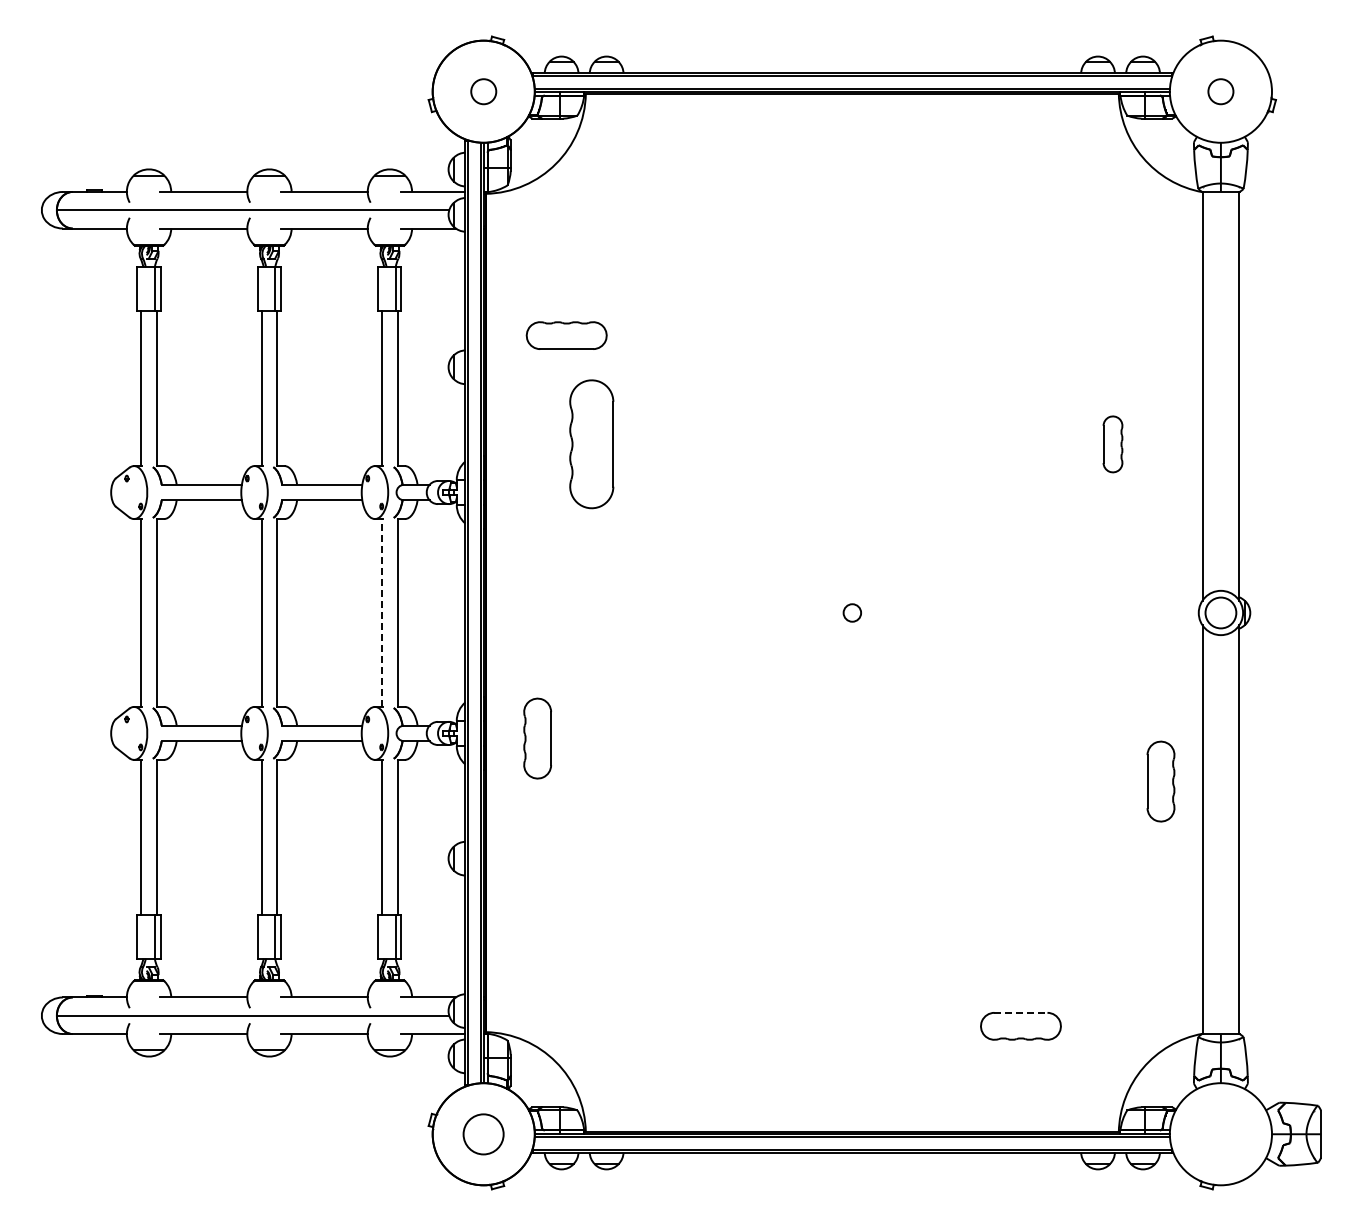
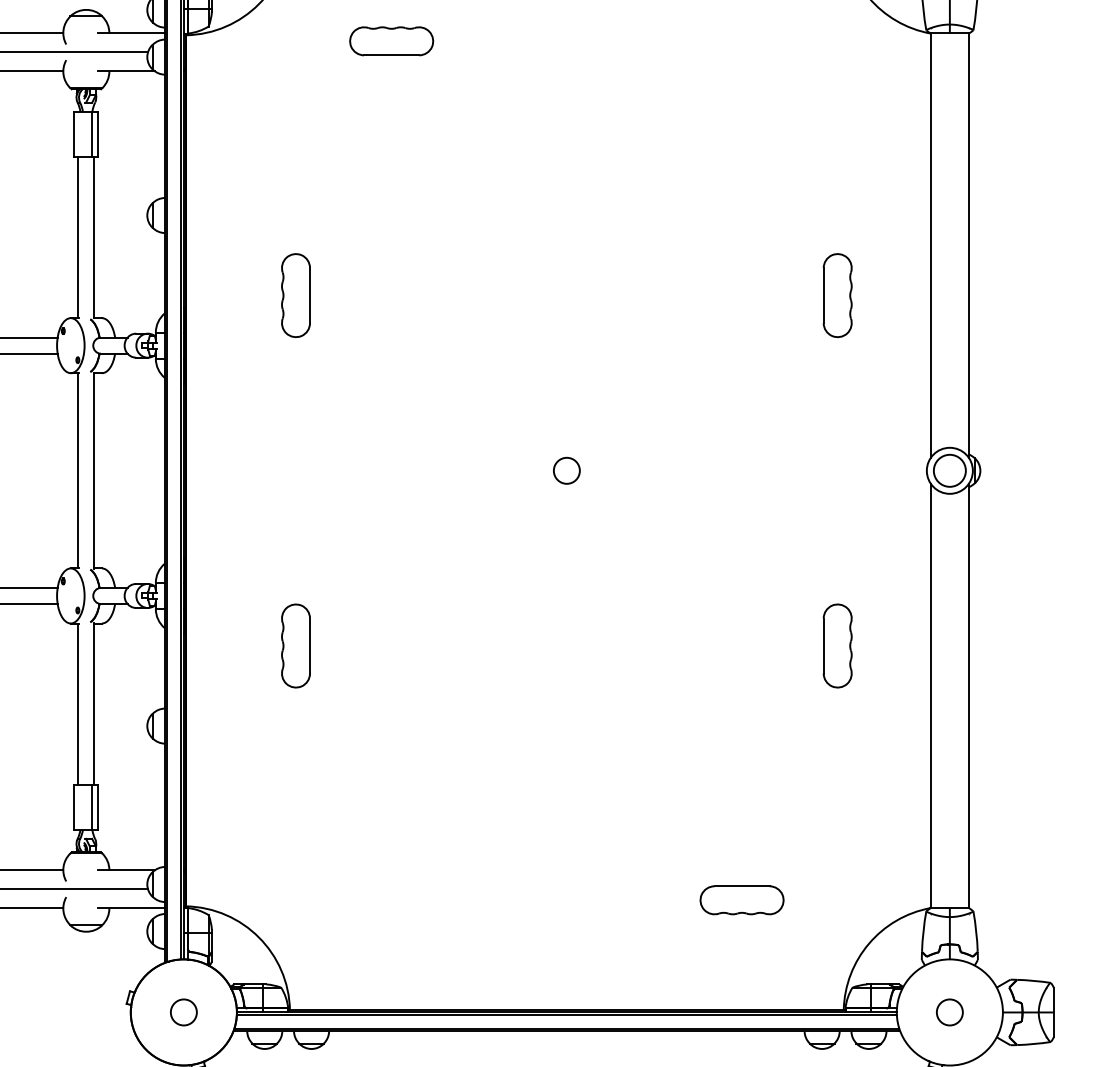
part: (566, 335) -> (391, 41), moved
part: (591, 444) -> (295, 295), size x0.62
part: (1112, 444) -> (837, 295), size x1.43
circle: (852, 612) -> (567, 470), size x1.43
line: (382, 613) -> (78, 471), dashed -> solid
part: (537, 738) -> (295, 645), moved
part: (1160, 781) -> (837, 645), moved
line: (1021, 1012) -> (742, 885), dashed -> solid
circle: (483, 1133) -> (183, 1011), size x0.62
circle: (1220, 1133) -> (949, 1011), added

